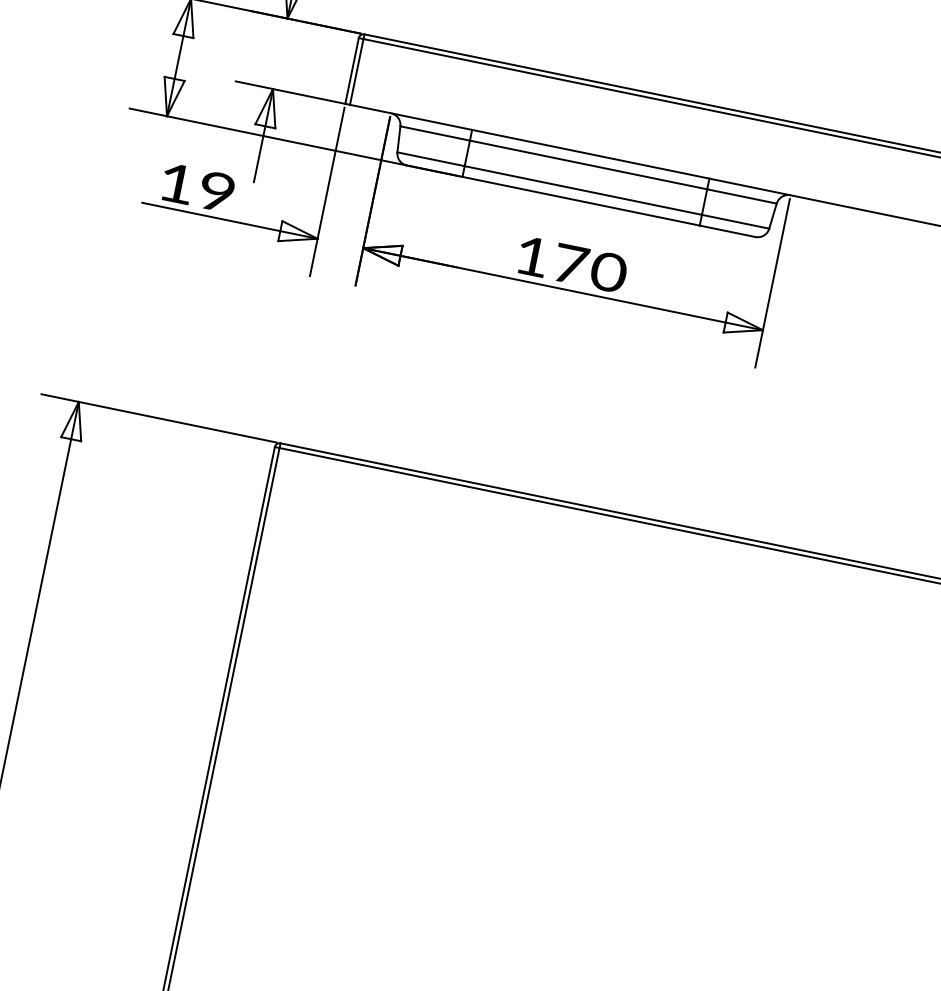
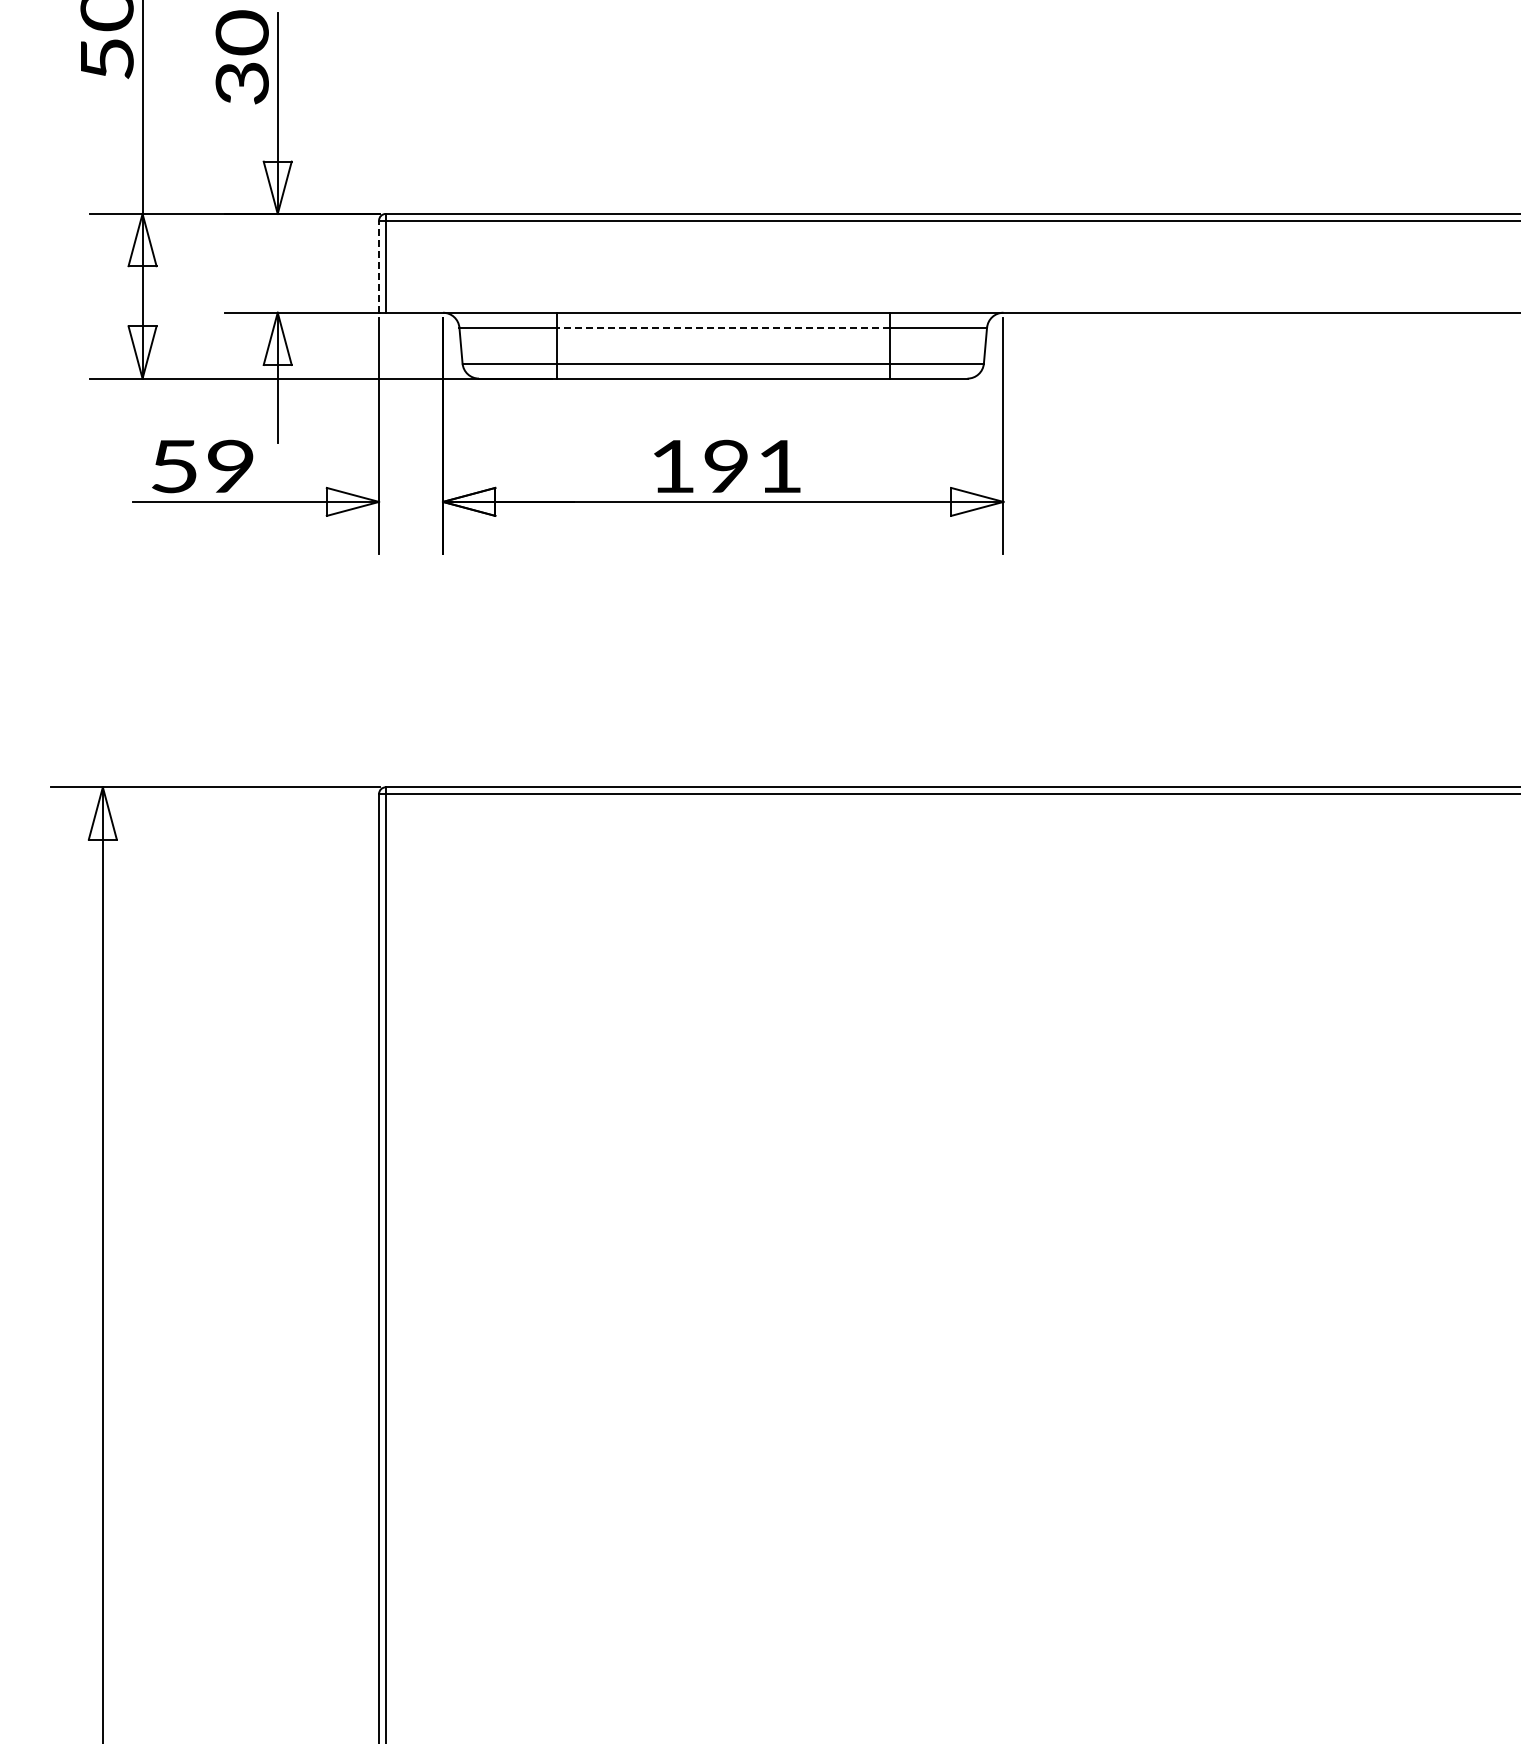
line: (352, 70) -> (379, 266), solid -> dashed
line: (588, 164) -> (722, 327), solid -> dashed
text: (176, 183) -> (174, 466), 19 -> 59
text: (590, 268) -> (754, 466), 170 -> 191

